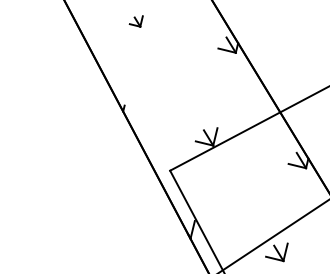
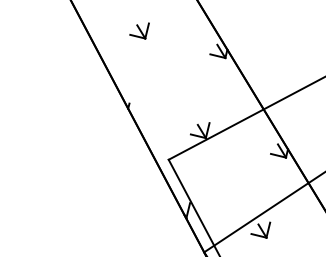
part: (136, 20) -> (139, 30), size x1.67

